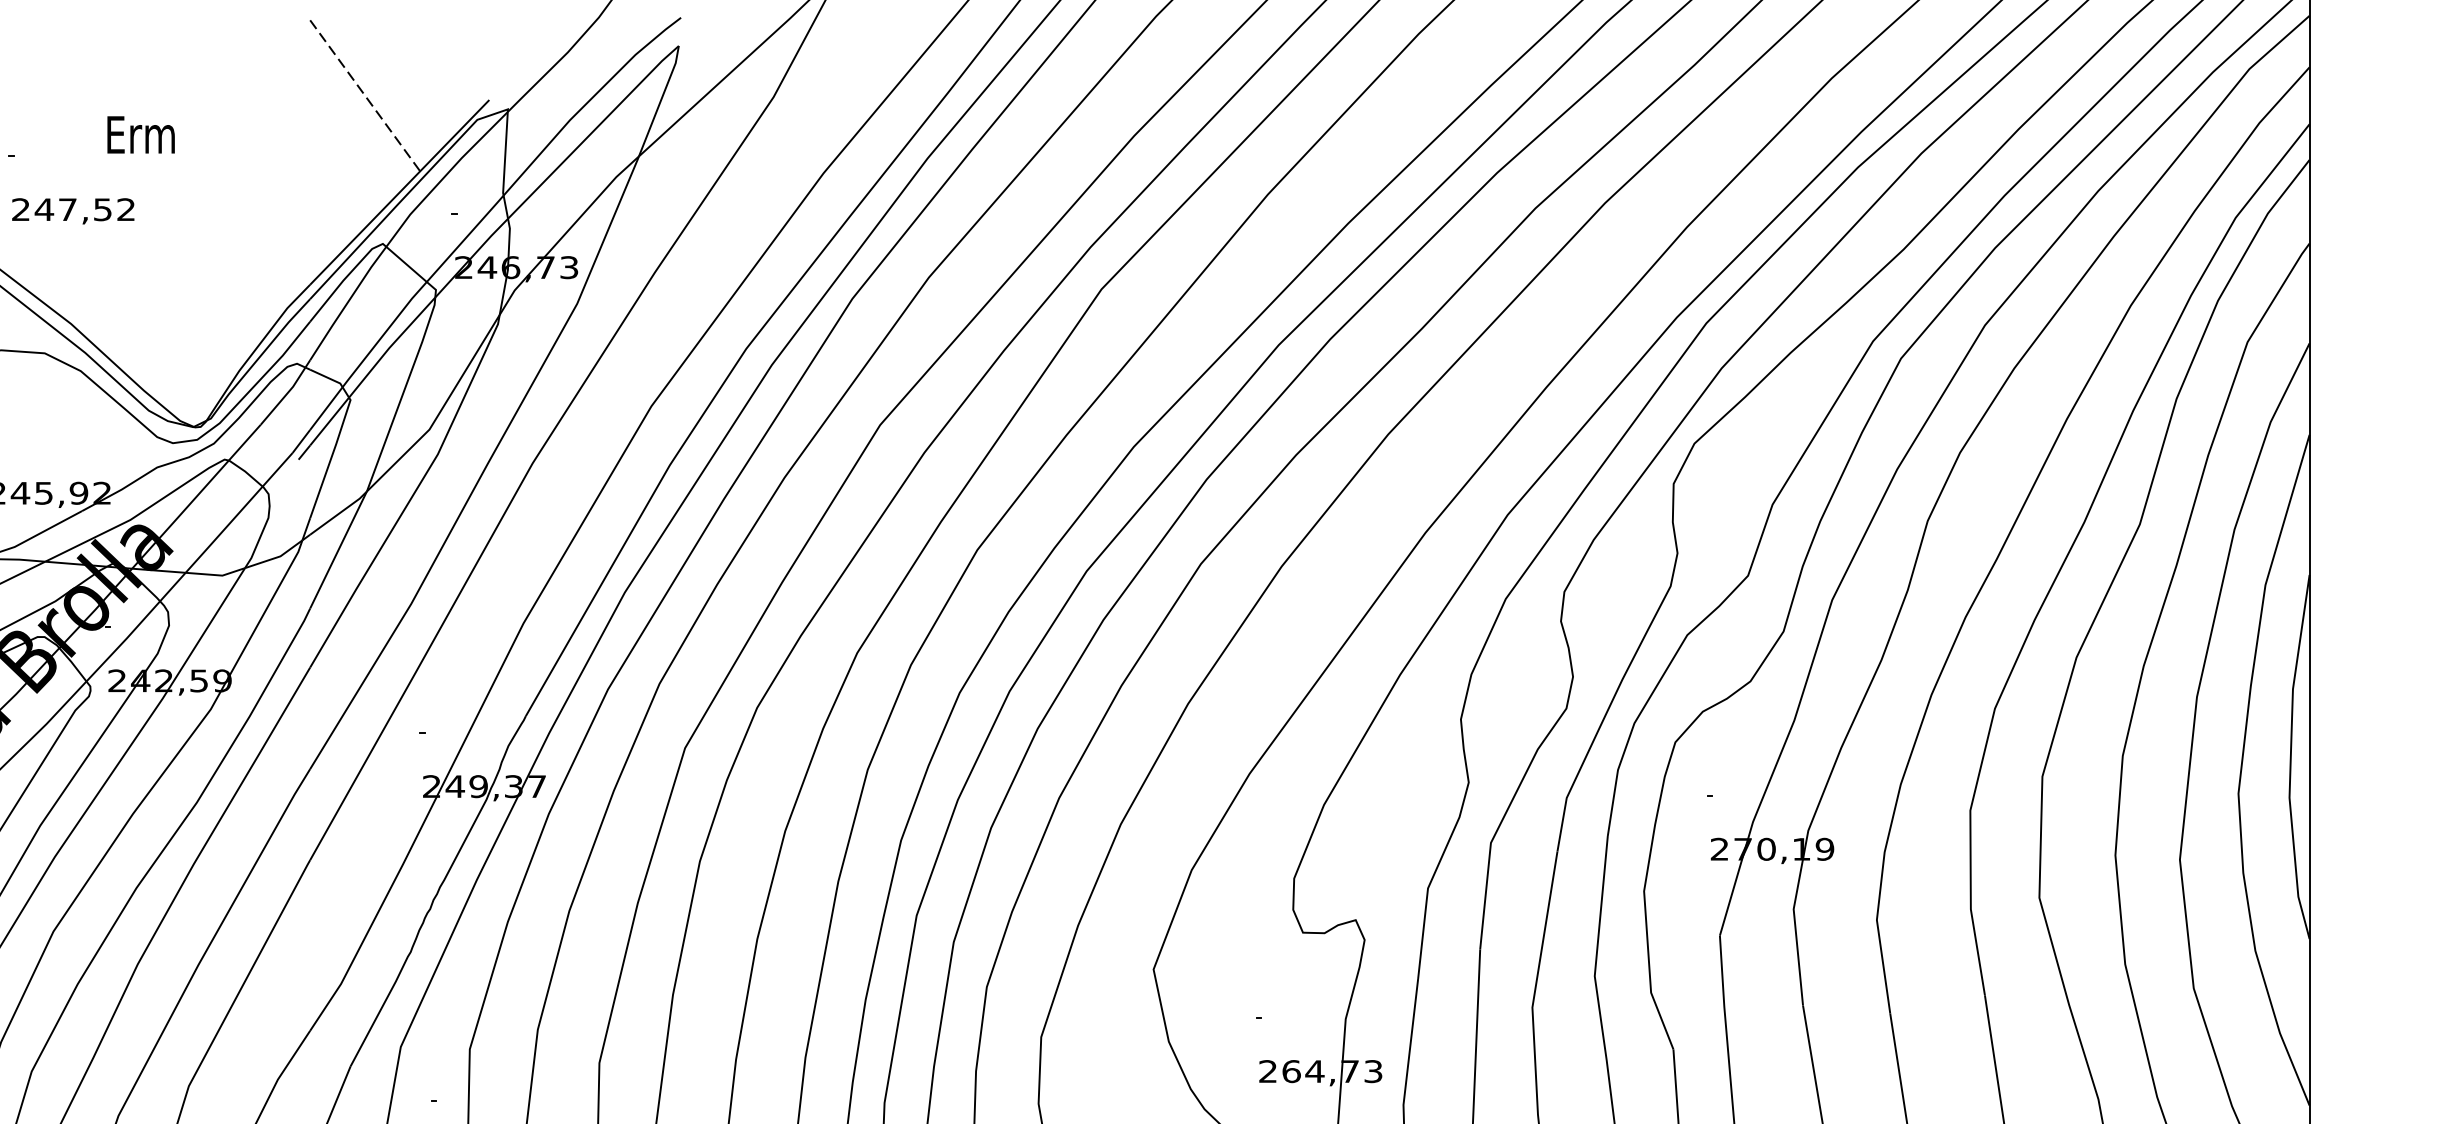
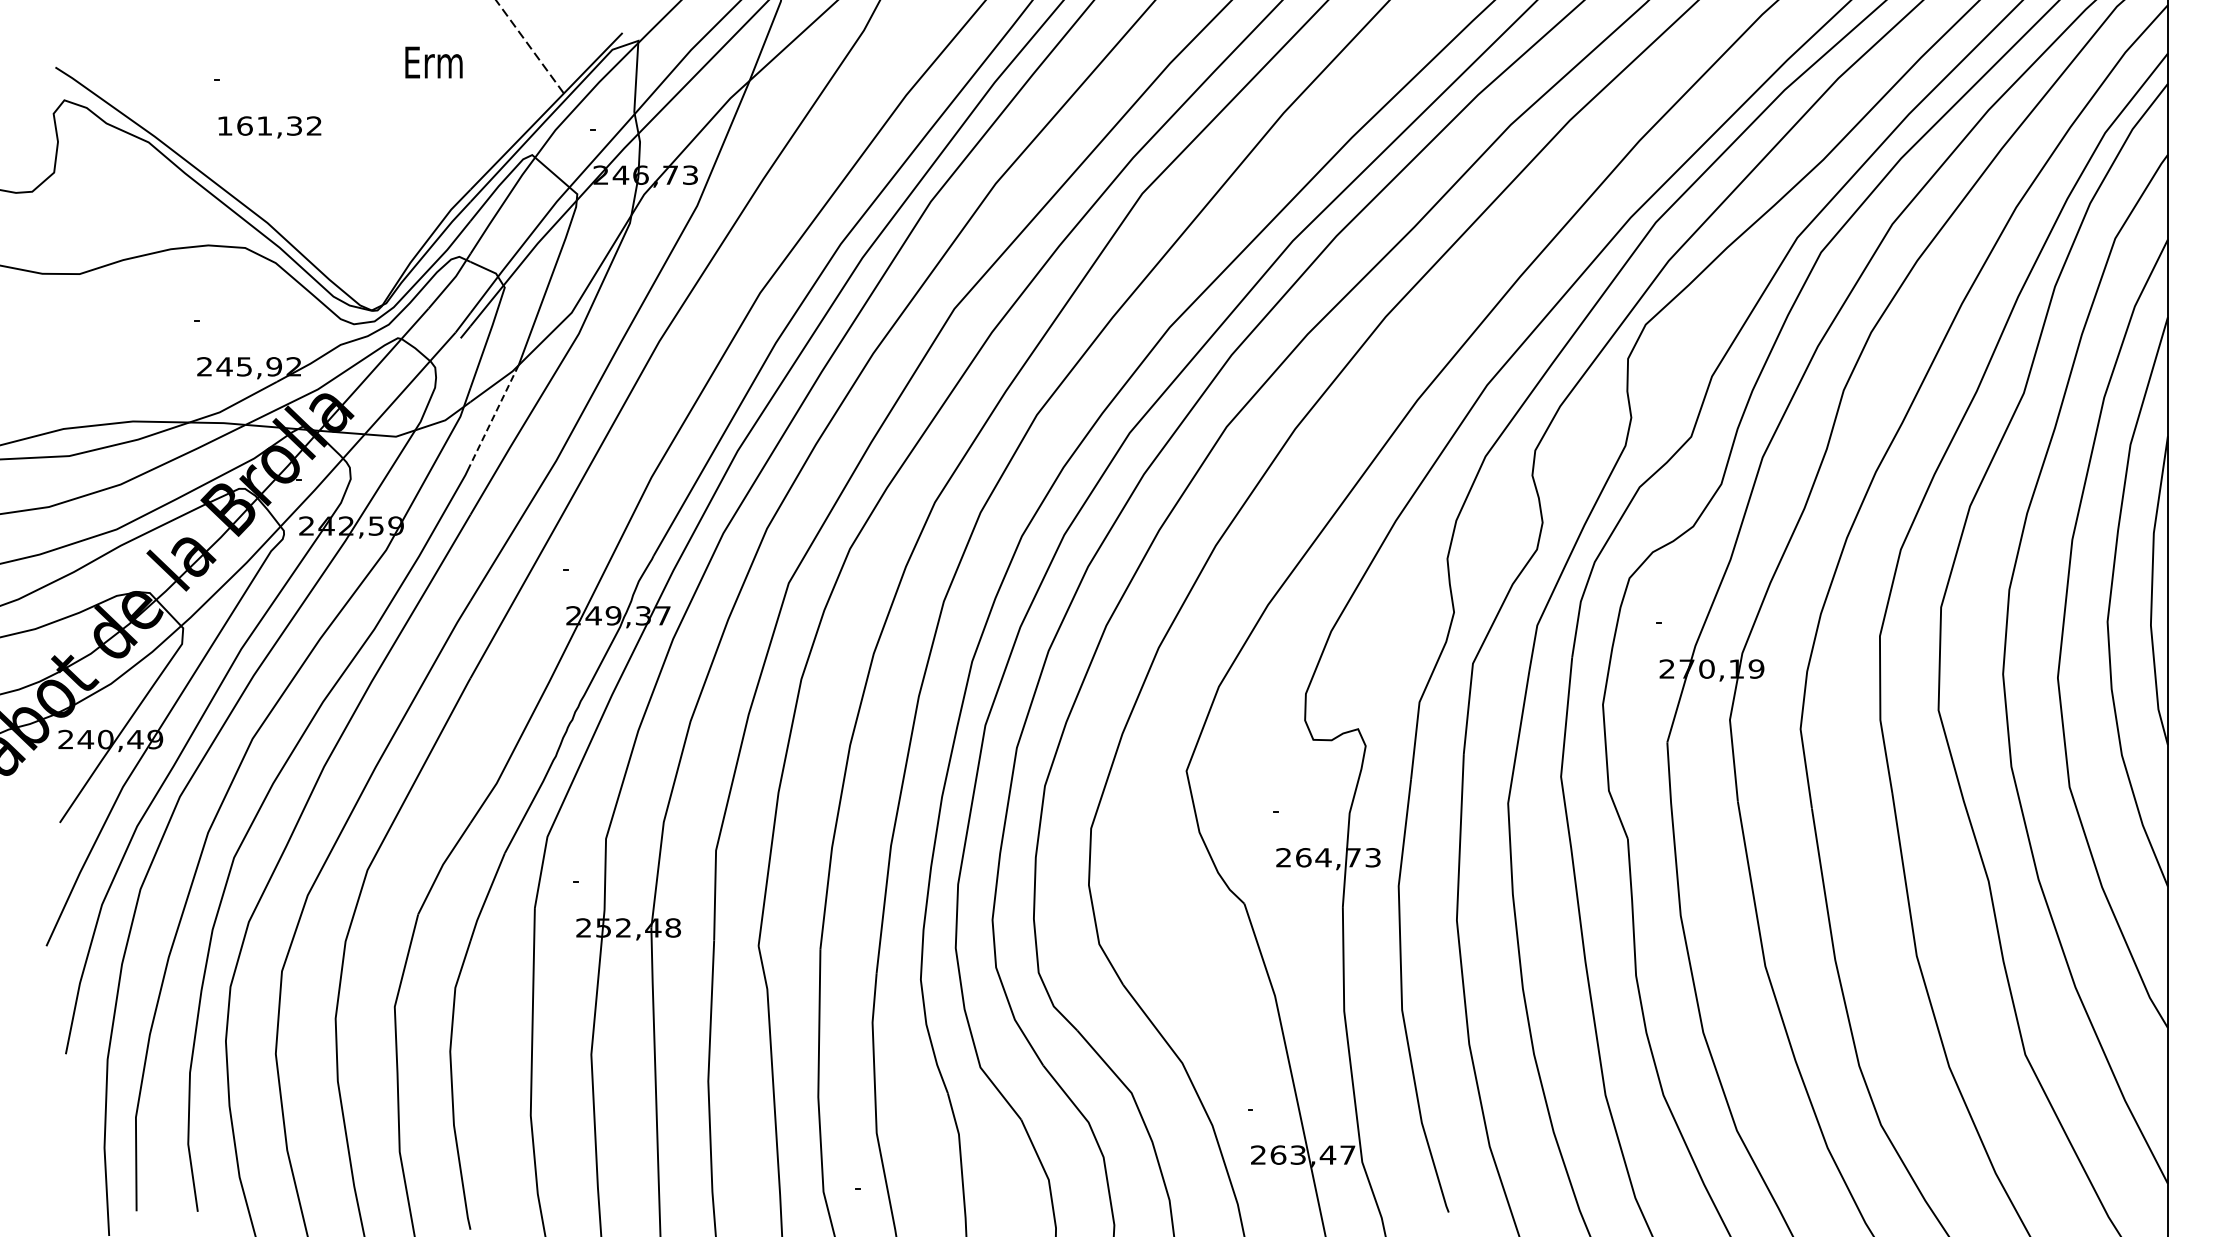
text: (140, 134) -> (433, 62), moved
text: (61, 209) -> (259, 125), 247,52 -> 161,32
line: (338, 550) -> (494, 415), solid -> dashed

